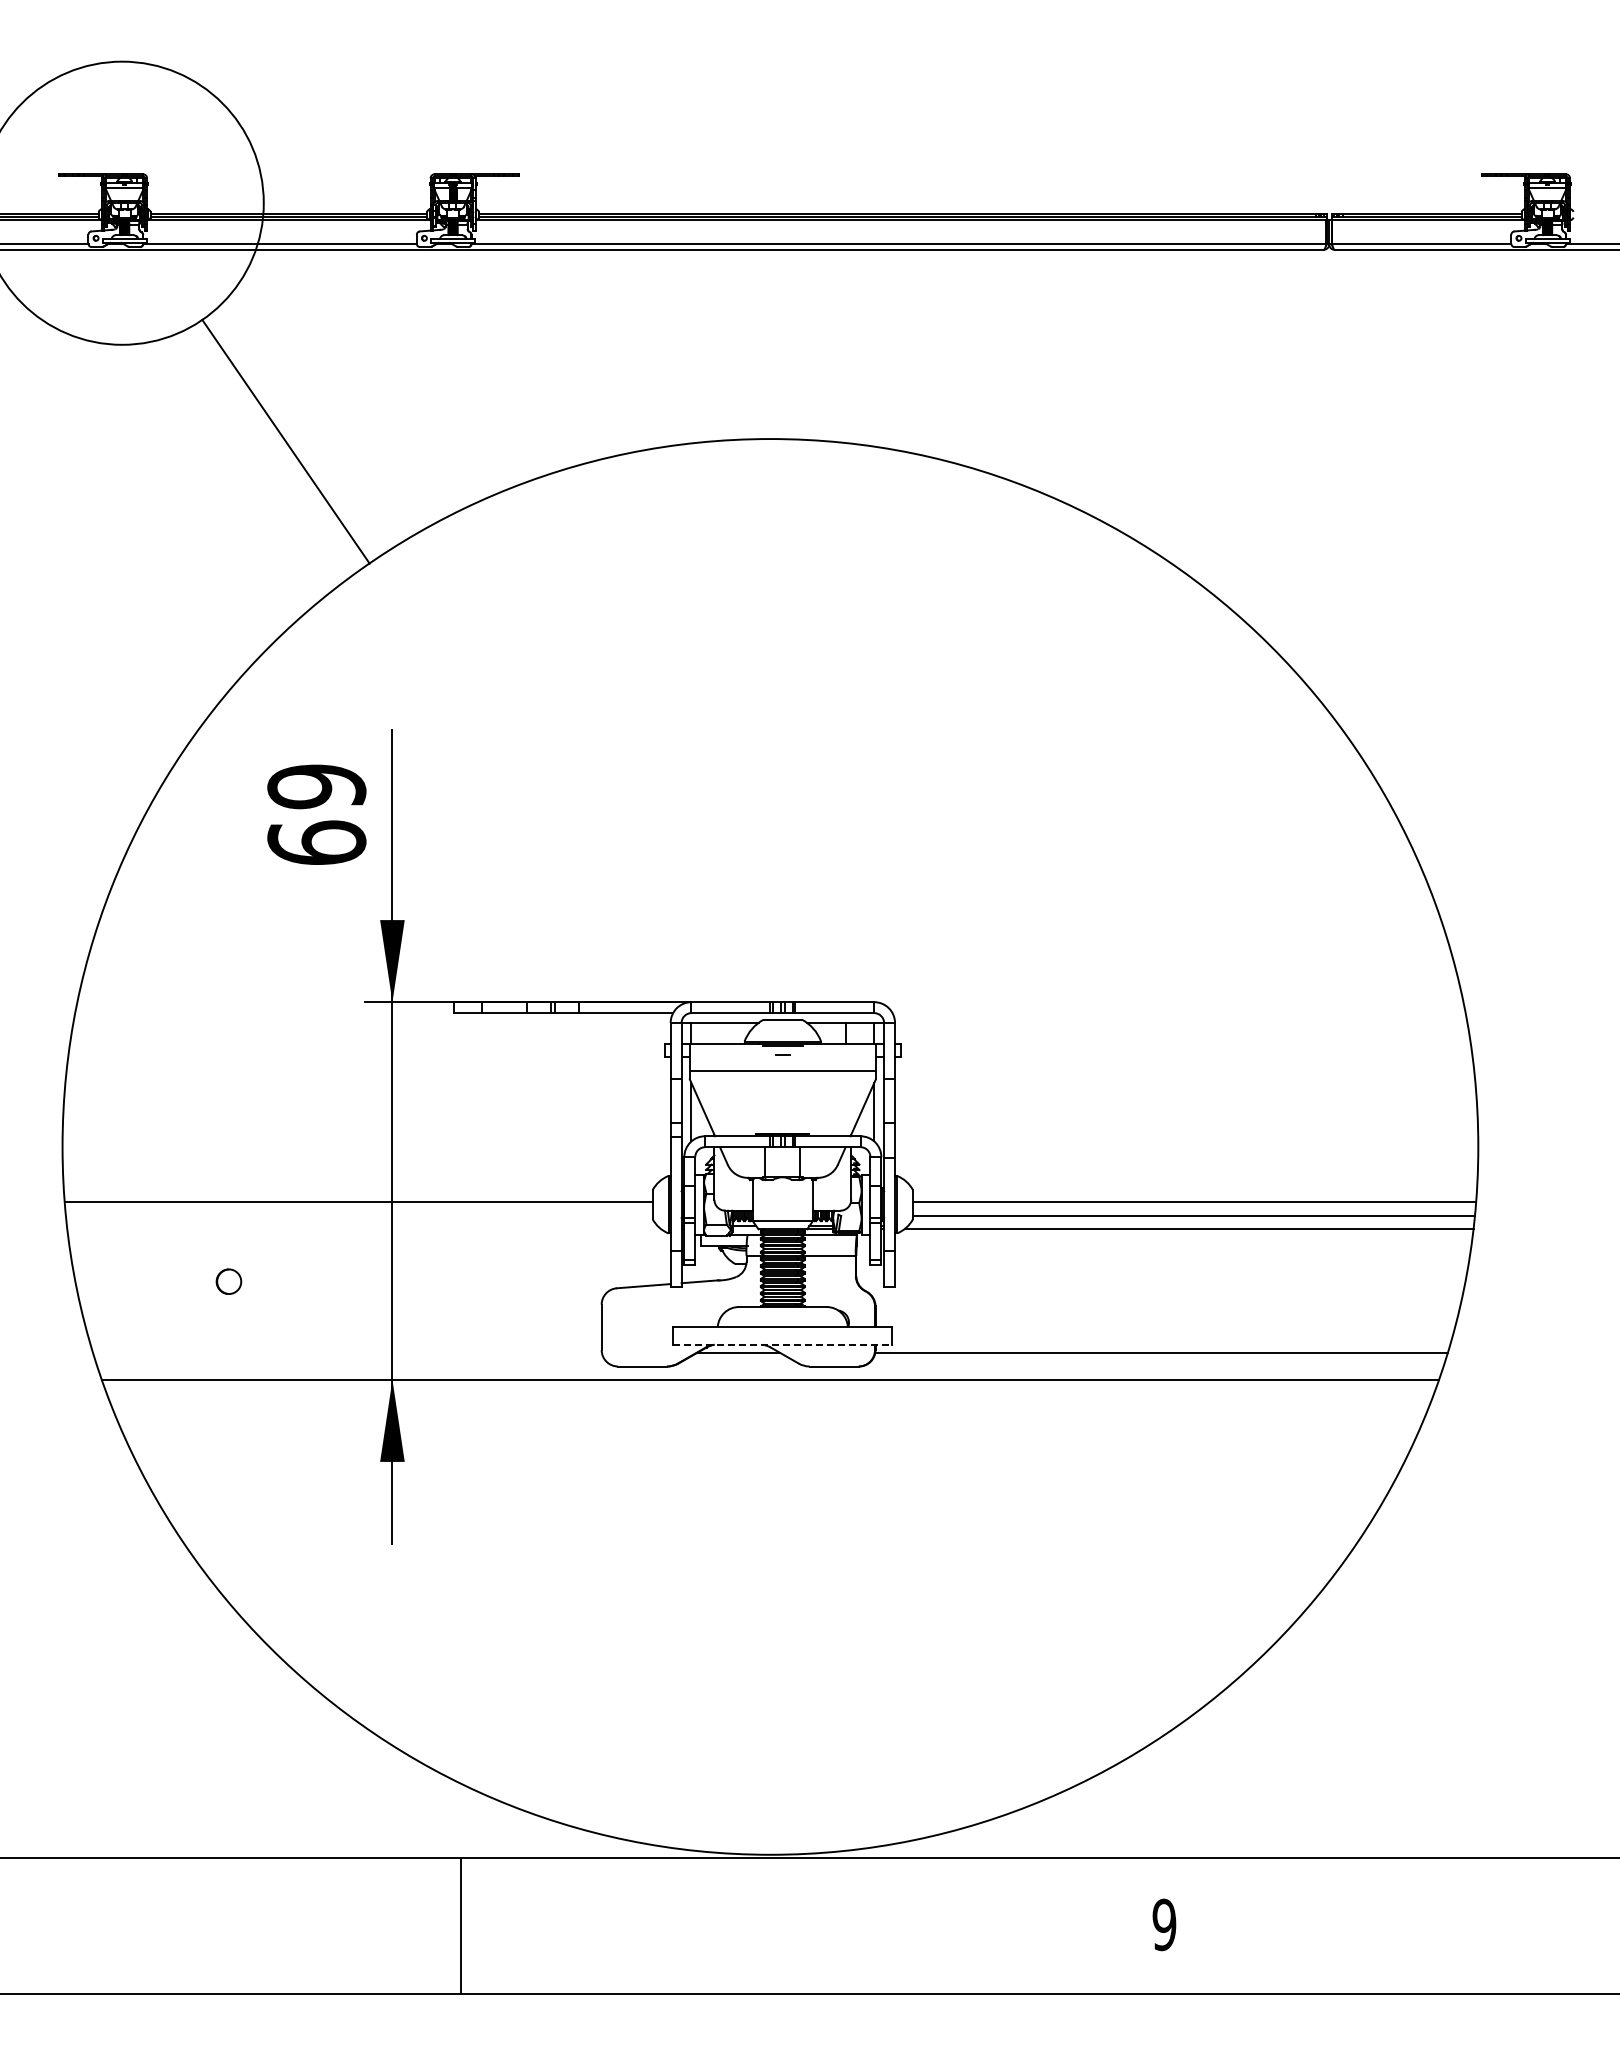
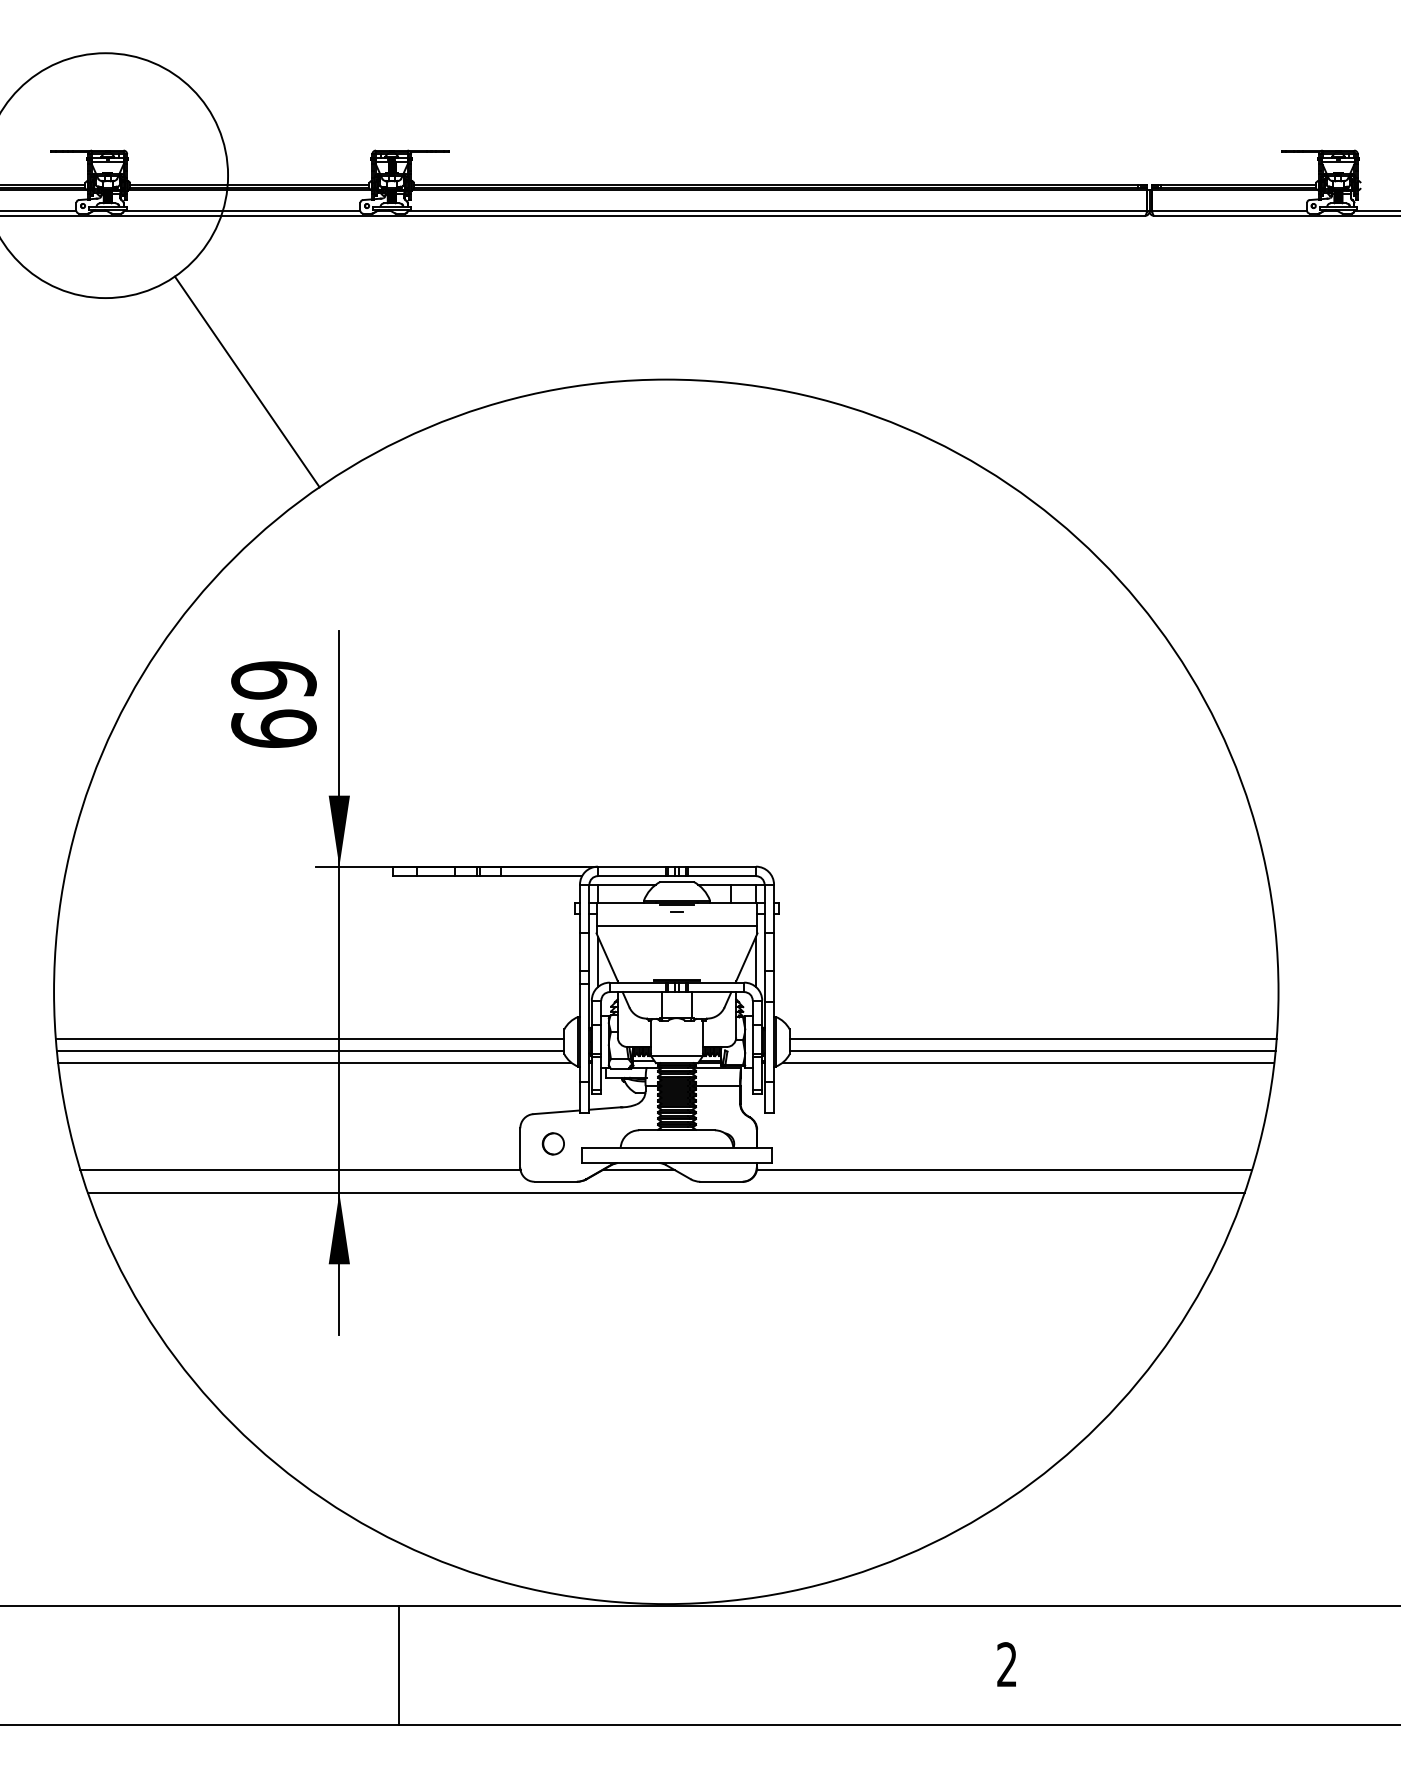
line: (358, 1215) -> (309, 1051), added
line: (363, 1228) -> (314, 1062), added
part: (228, 1281) -> (553, 1143), moved
line: (783, 1344) -> (677, 1162), dashed -> solid
line: (347, 1352) -> (300, 1169), added
text: (1164, 1924) -> (1007, 1664), 9 -> 2

